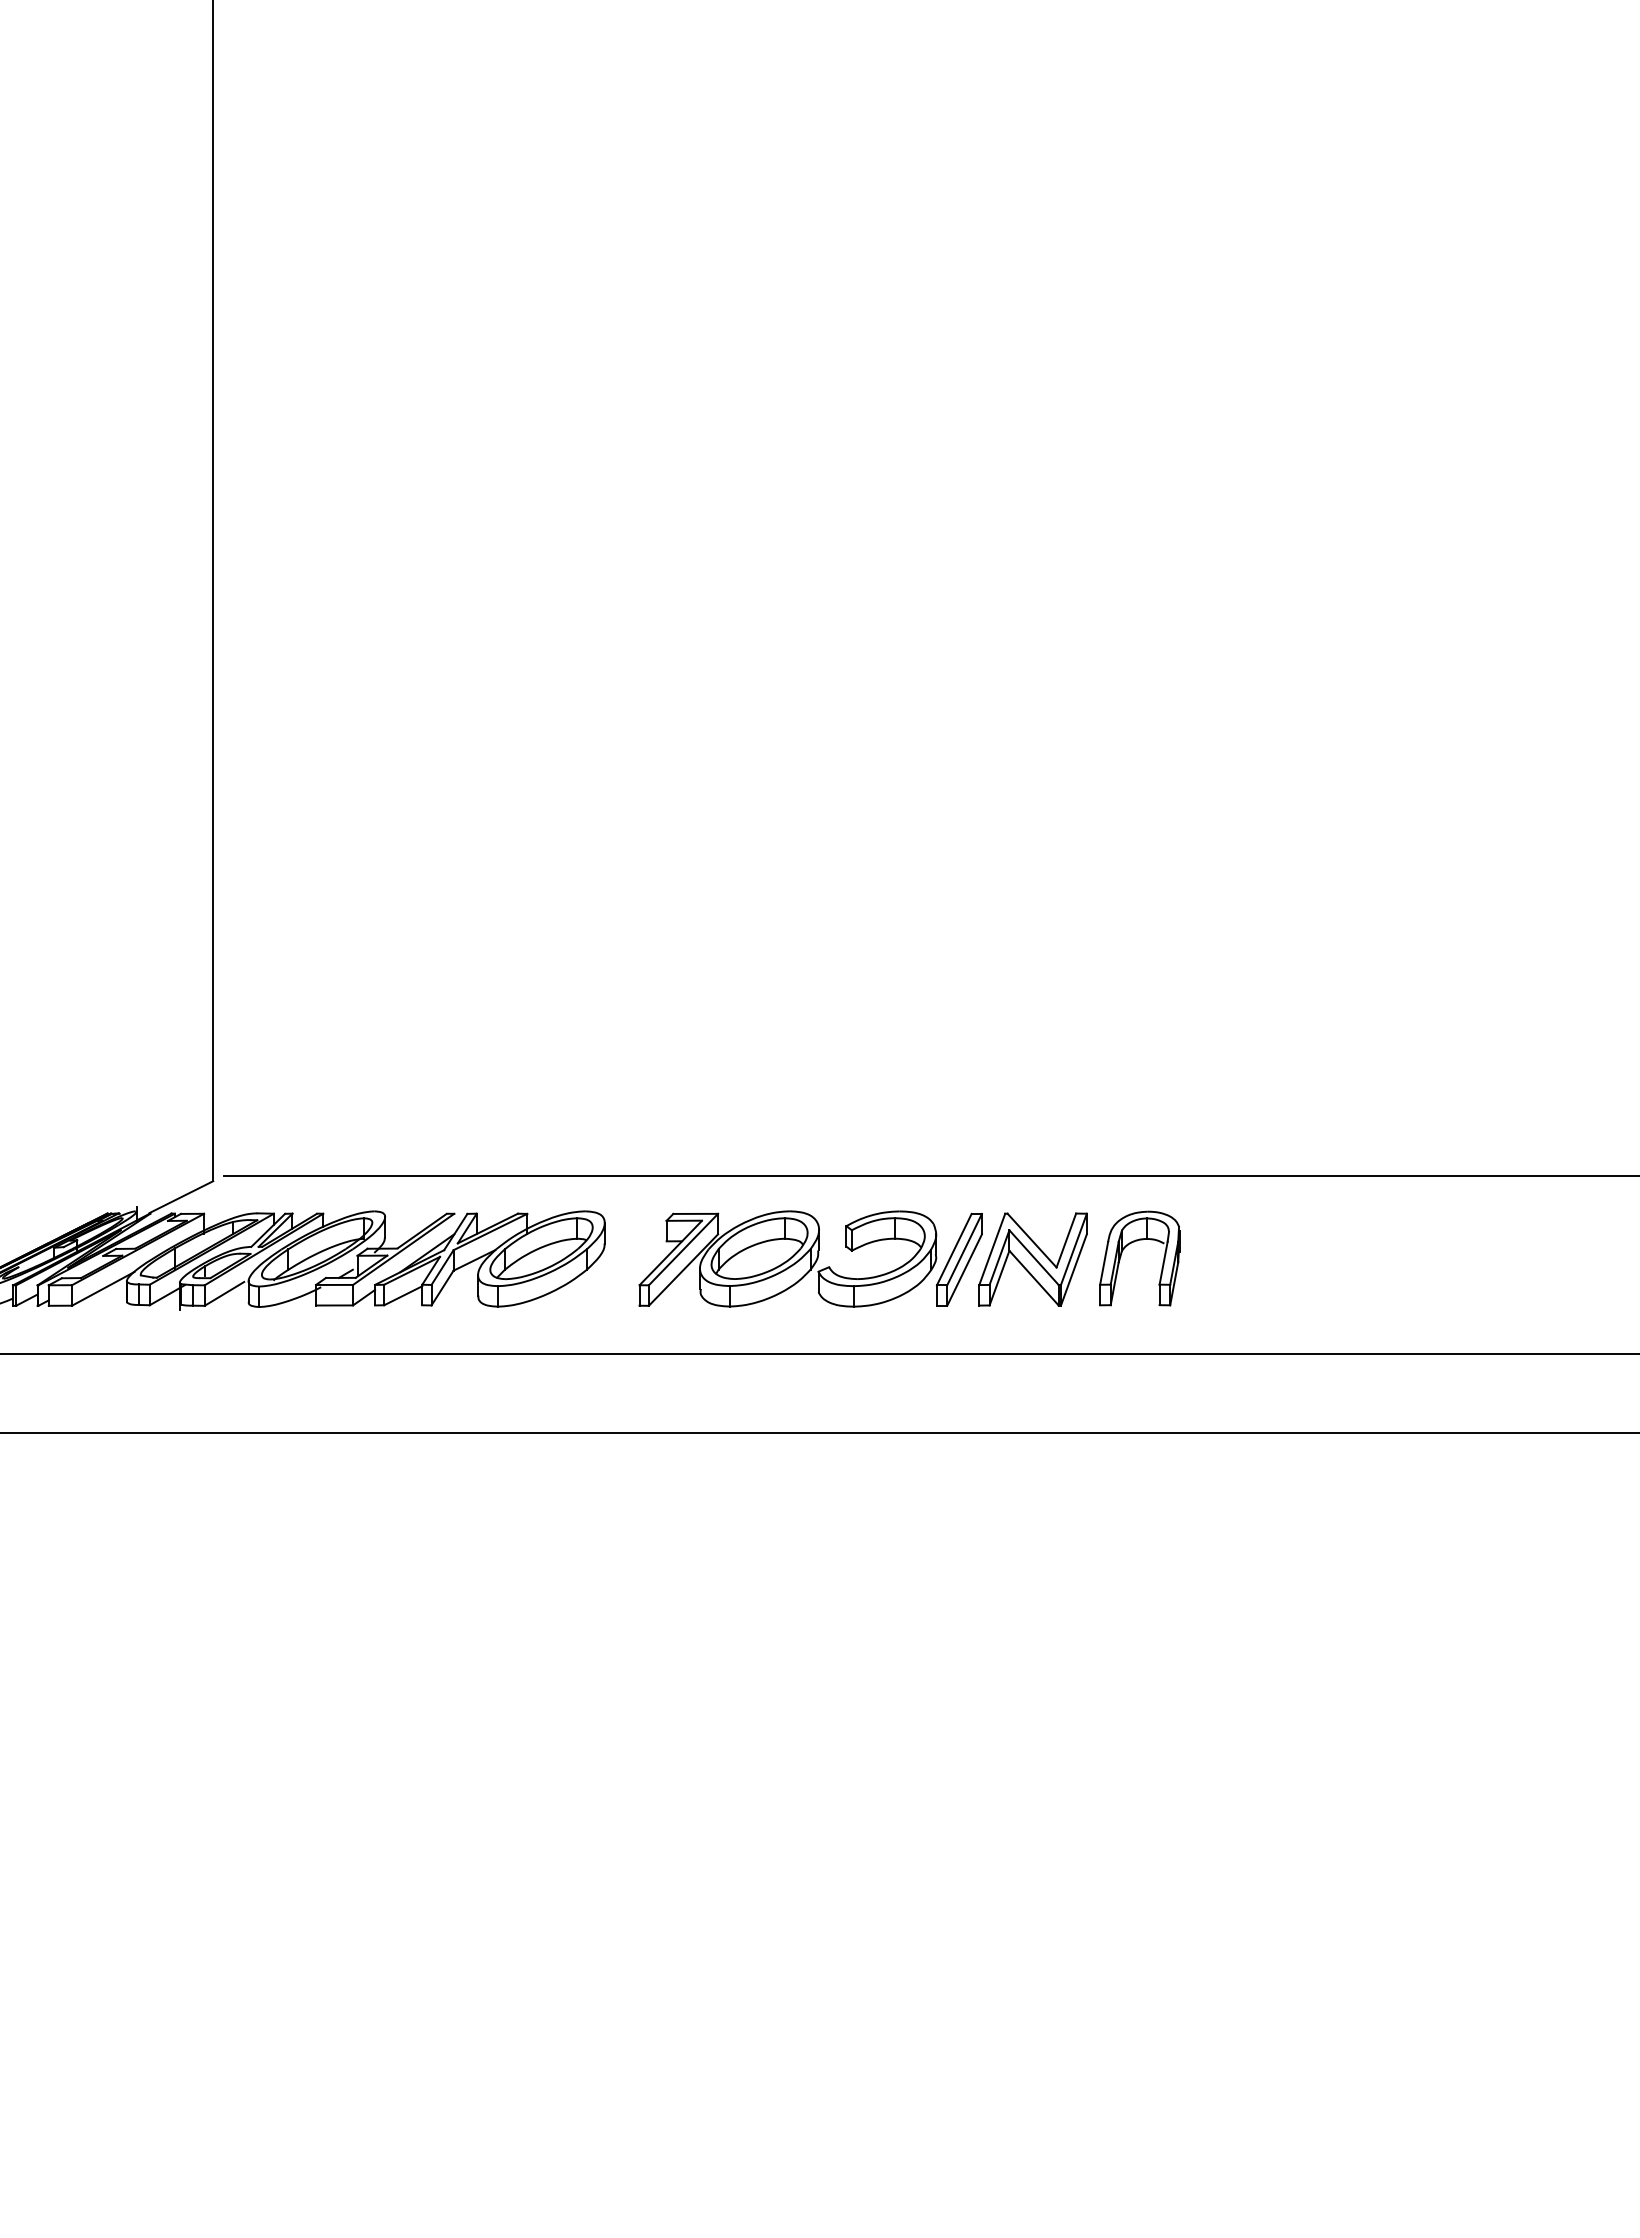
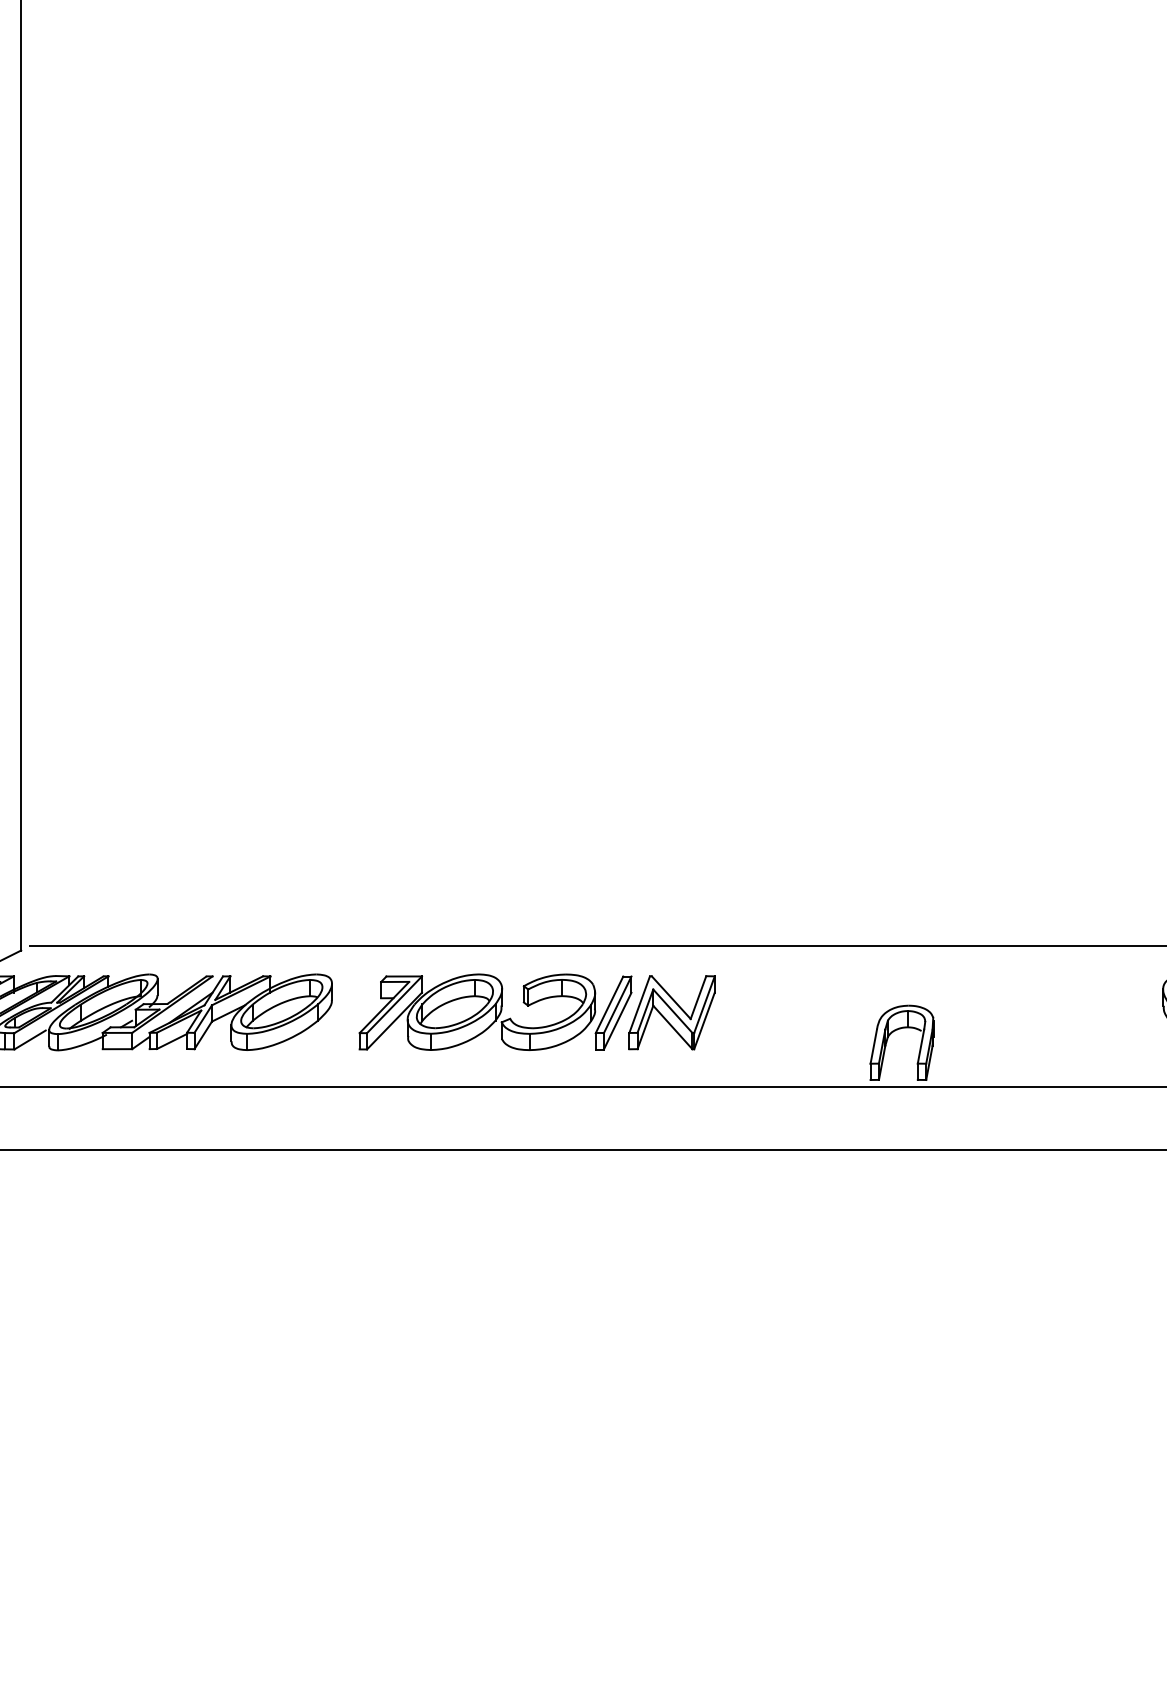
part: (1130, 1244) -> (894, 1031), moved

